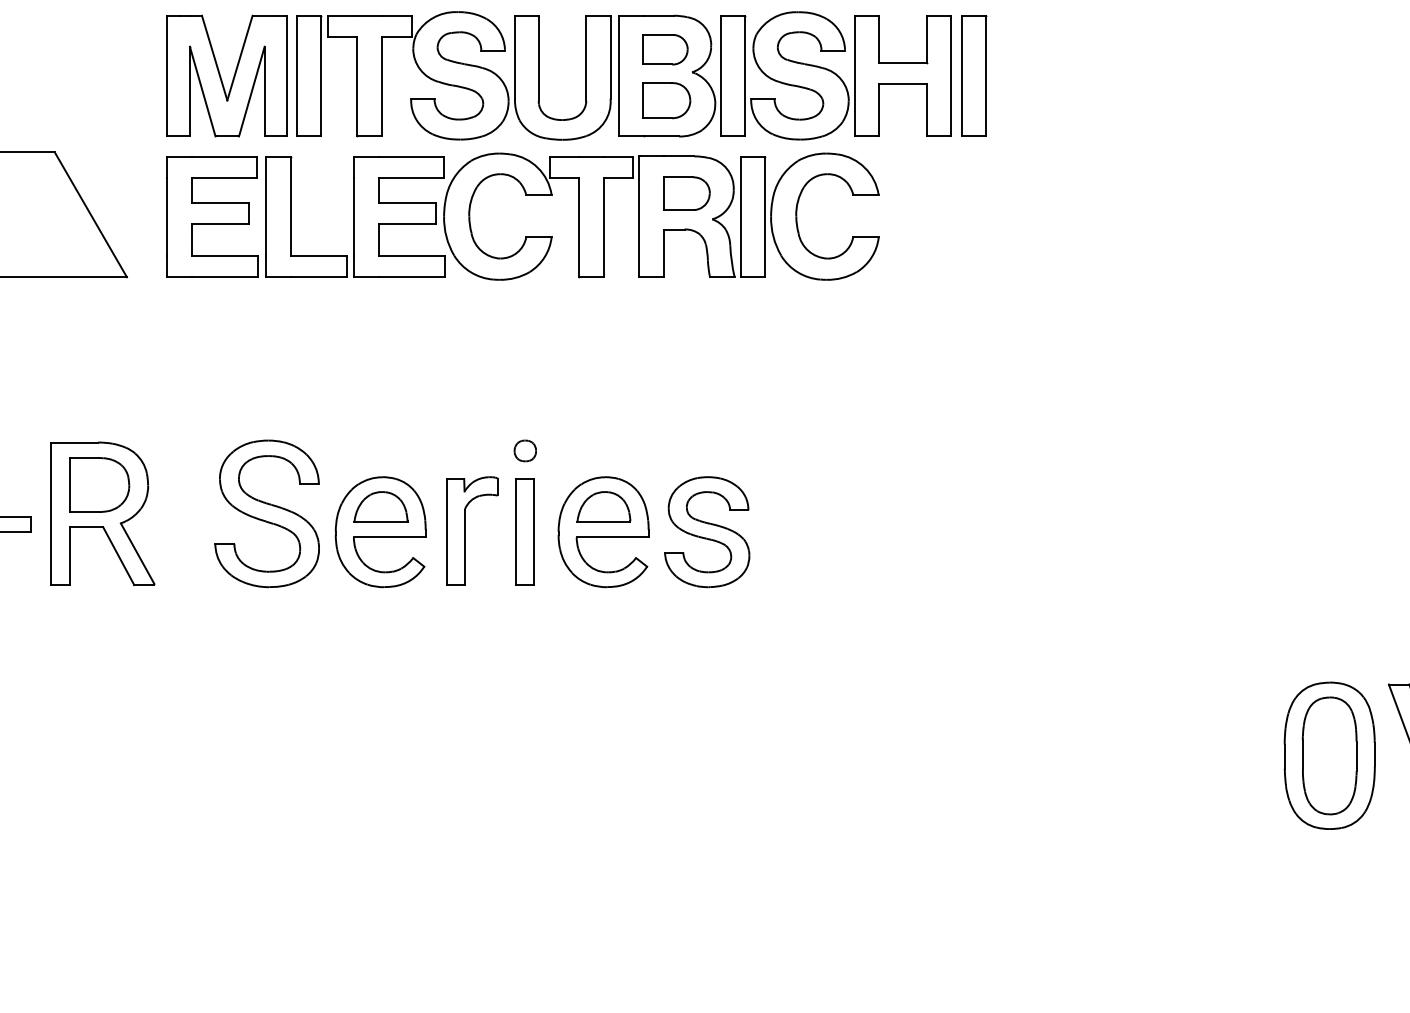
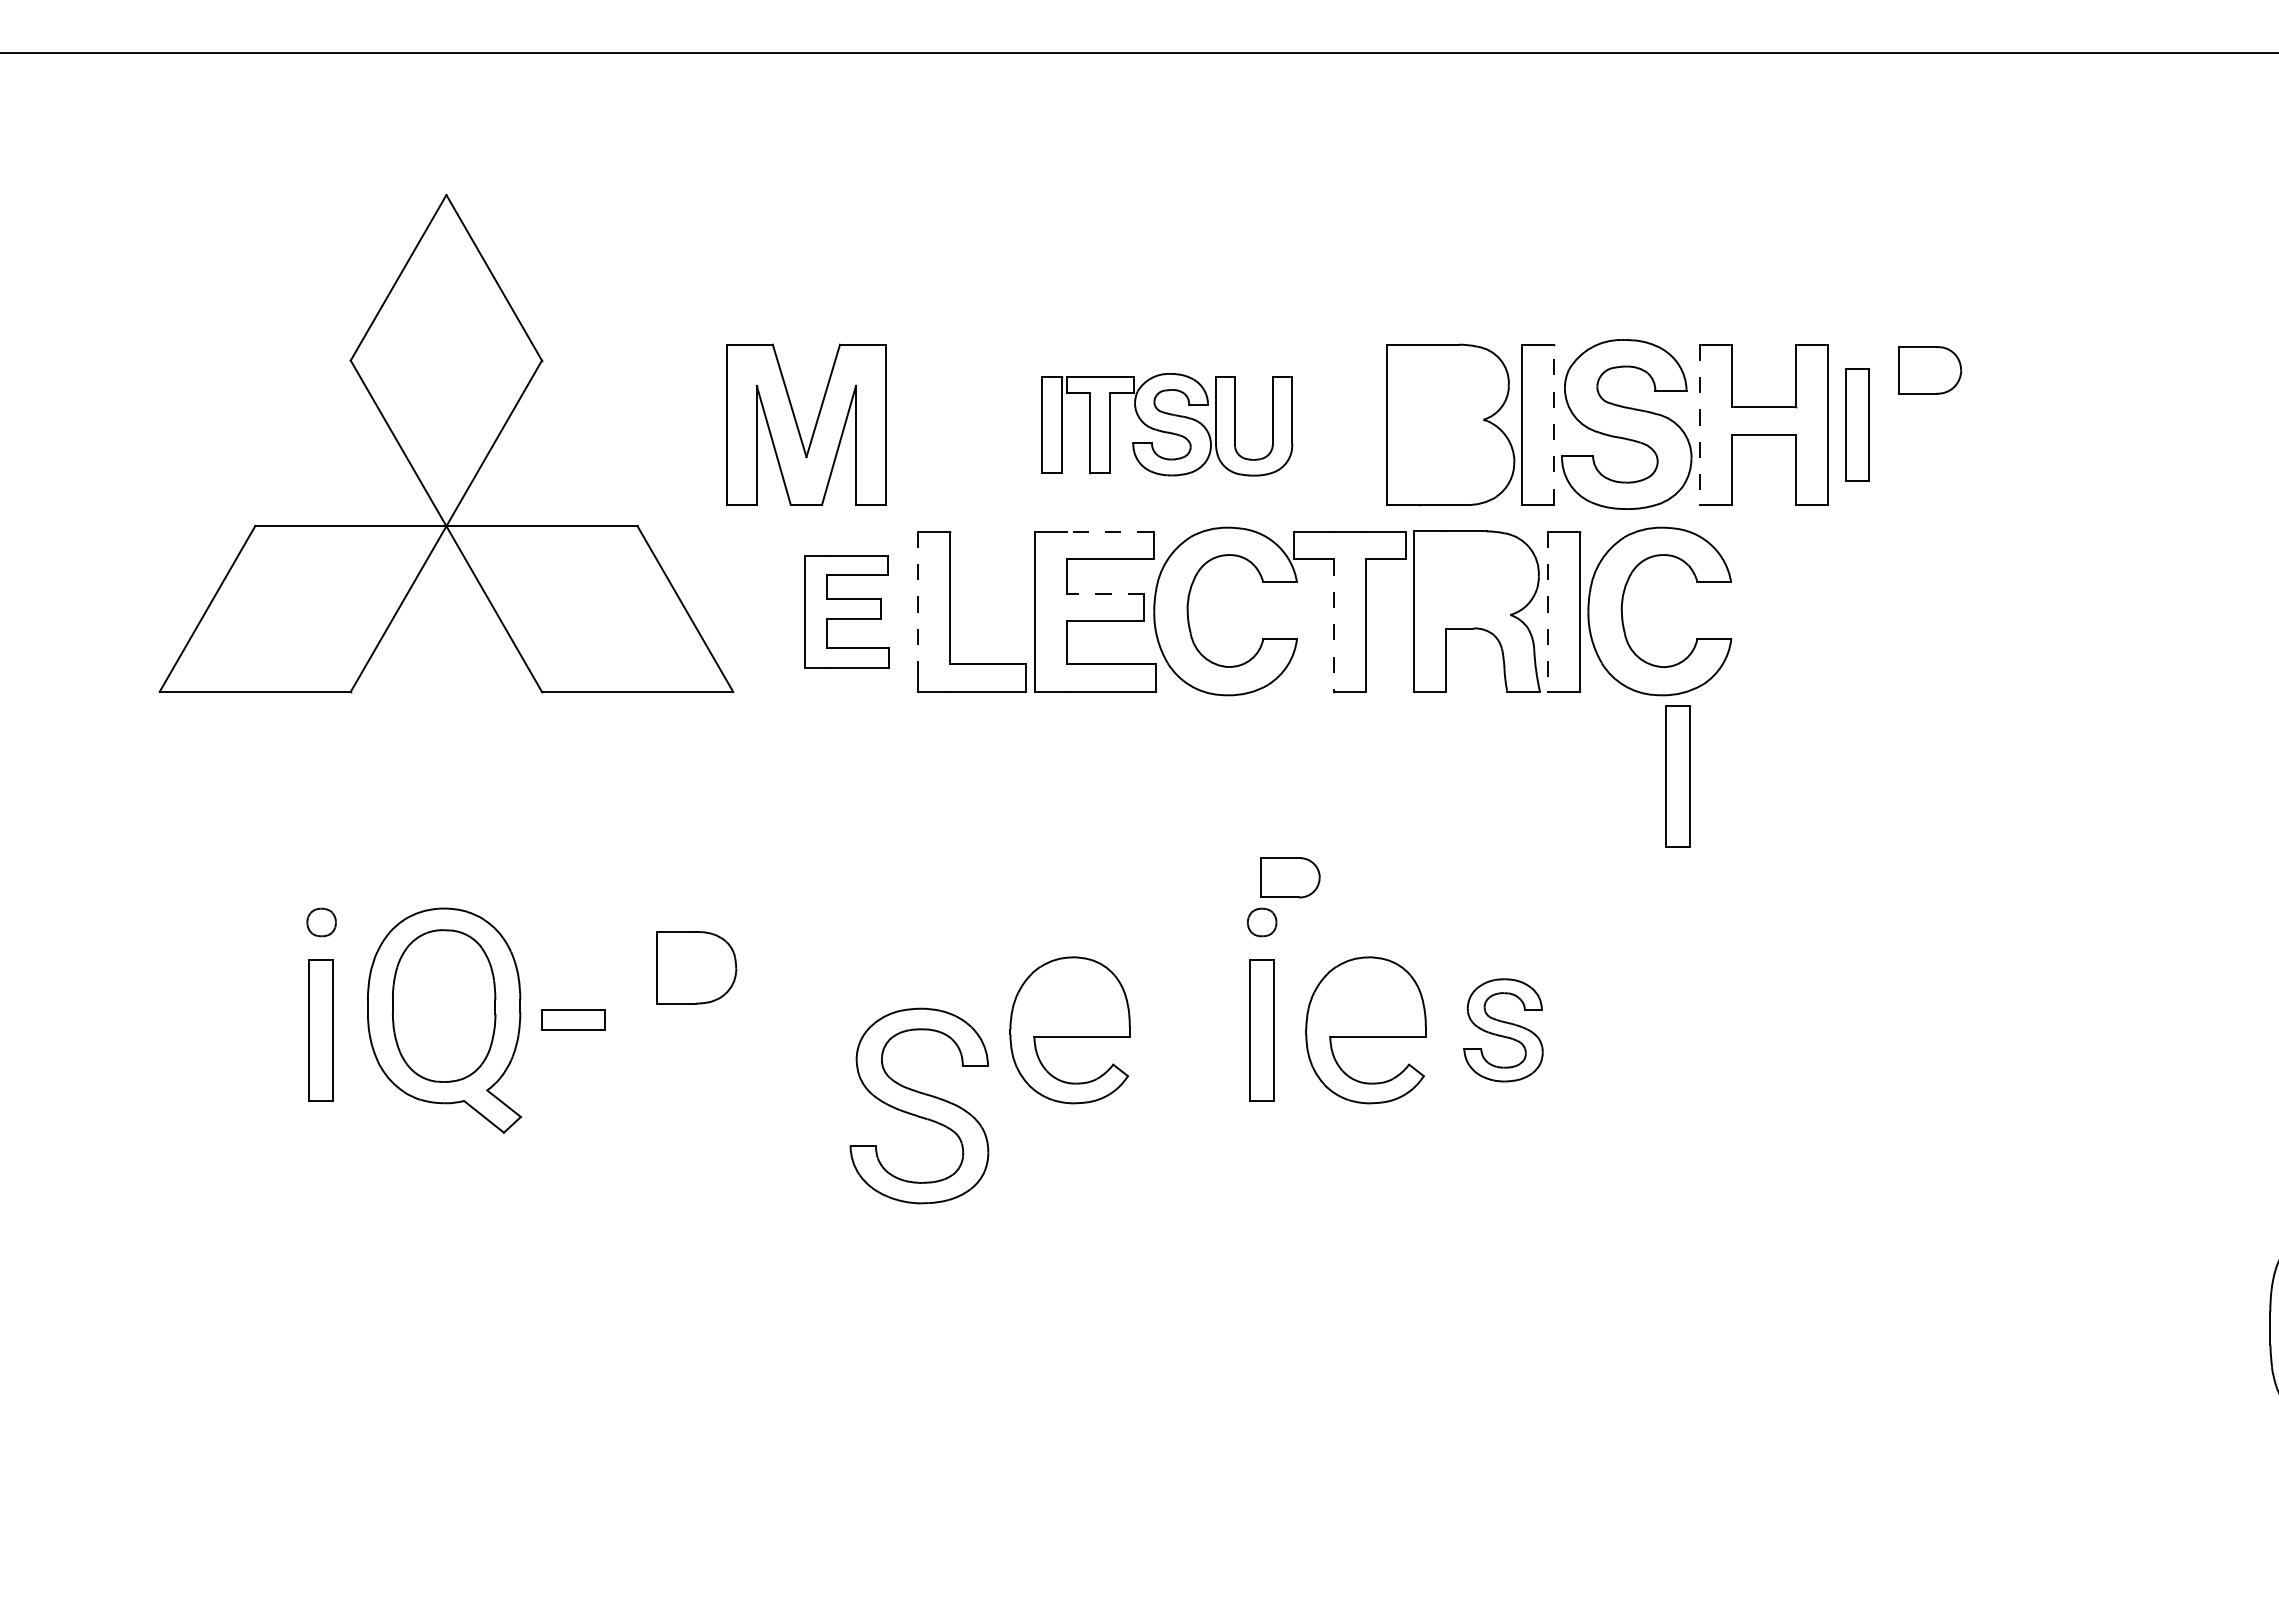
part: (665, 49) -> (1290, 877), moved
part: (454, 75) -> (1167, 424), size x0.6
line: (745, 75) -> (1554, 424), solid -> dashed
part: (973, 75) -> (1857, 424), size x0.7
line: (855, 76) -> (1700, 425), solid -> dashed
part: (221, 77) -> (798, 426), moved
part: (667, 100) -> (1930, 370), moved
line: (411, 156) -> (1110, 531), solid -> dashed
part: (686, 193) -> (1476, 580), removed
line: (407, 203) -> (1105, 593), solid -> dashed
line: (265, 206) -> (917, 598), solid -> dashed
part: (212, 216) -> (846, 611), size x0.7
line: (741, 217) -> (1548, 612), solid -> dashed
line: (579, 228) -> (1333, 626), solid -> dashed
part: (838, 340) -> (1677, 776), added
part: (381, 506) -> (1070, 996), removed
part: (603, 506) -> (1366, 996), removed
part: (102, 513) -> (700, 1005), removed
part: (267, 513) -> (919, 1105), moved
part: (465, 530) -> (1182, 1028), removed
part: (707, 532) -> (1503, 1030), size x0.7

